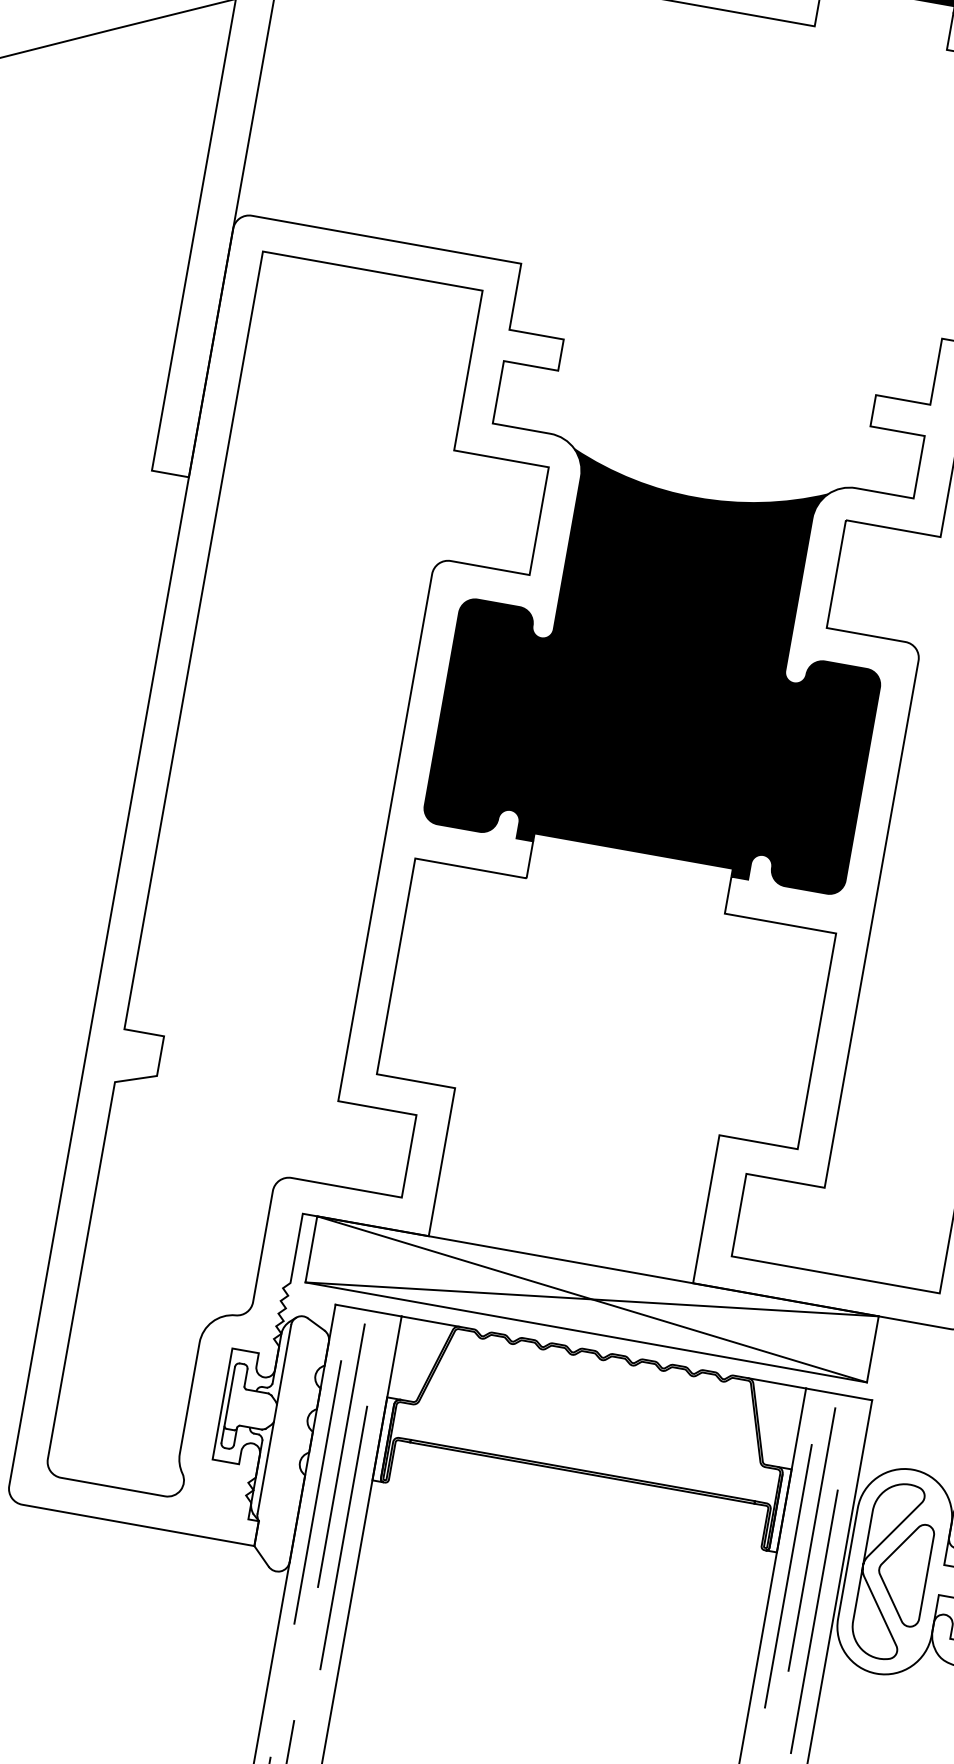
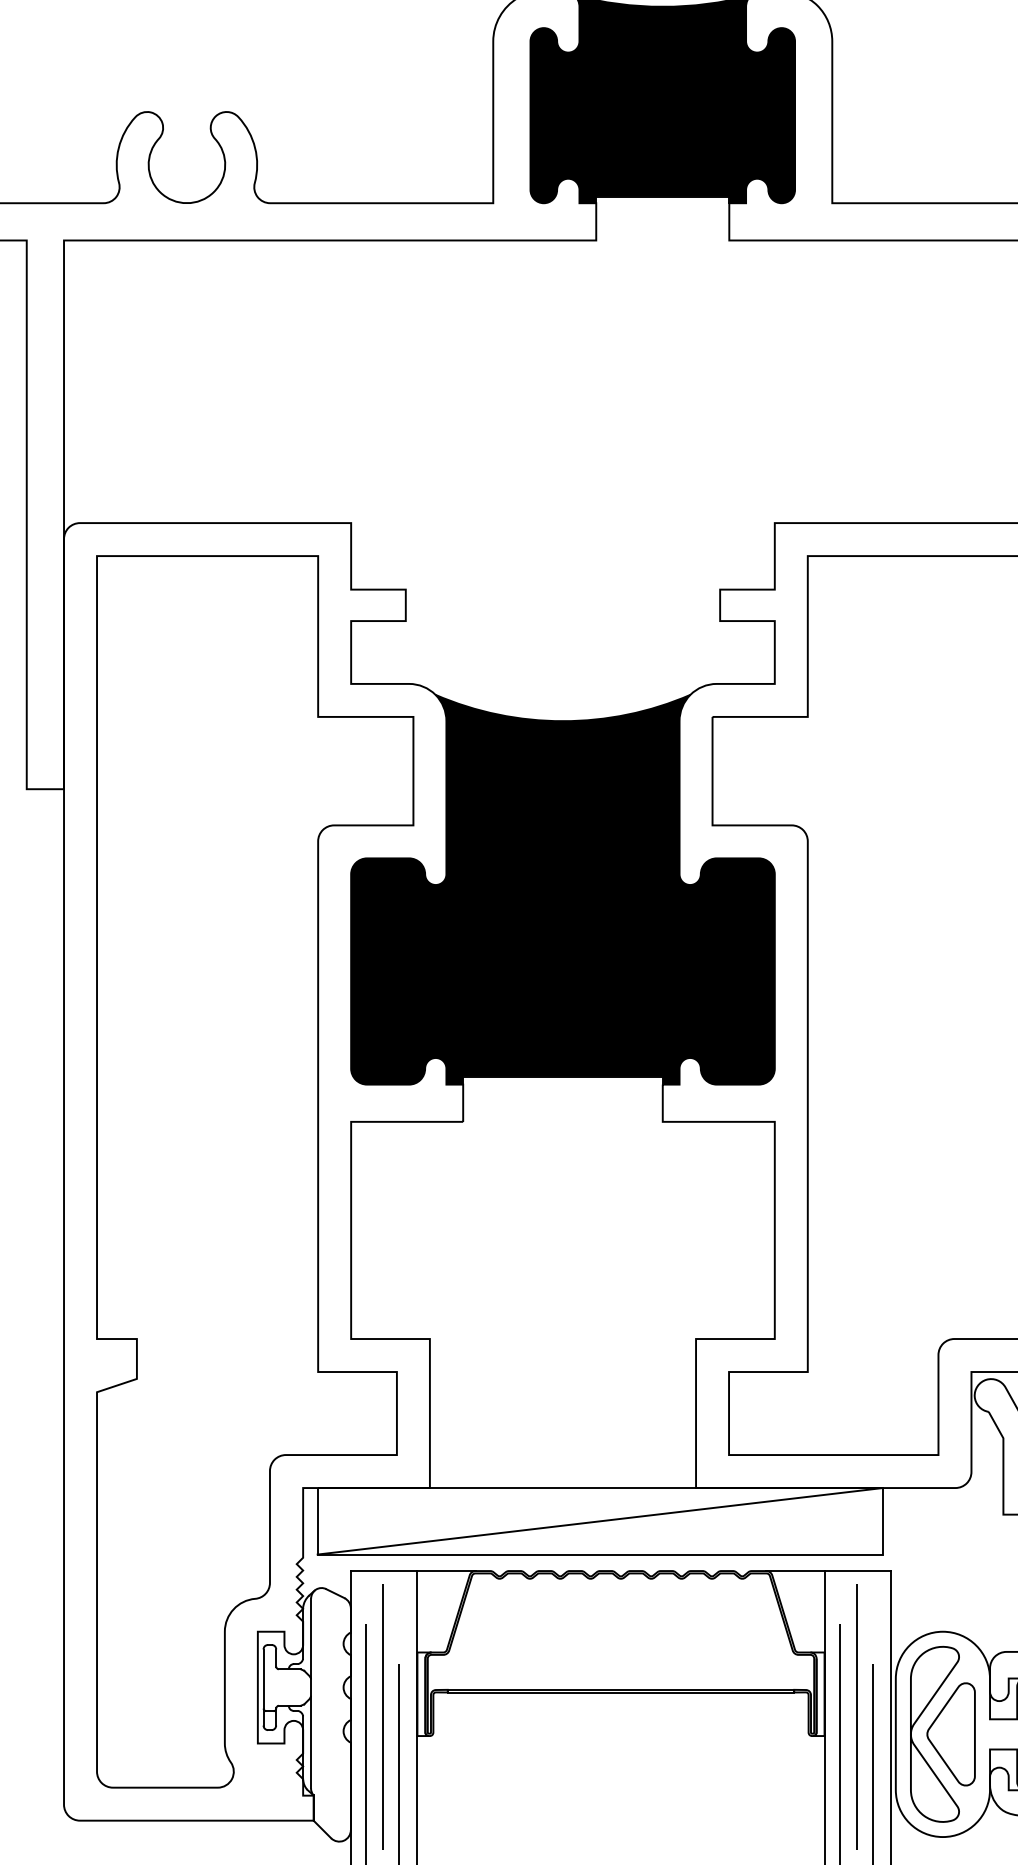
line: (591, 1299) -> (599, 1521), removed

